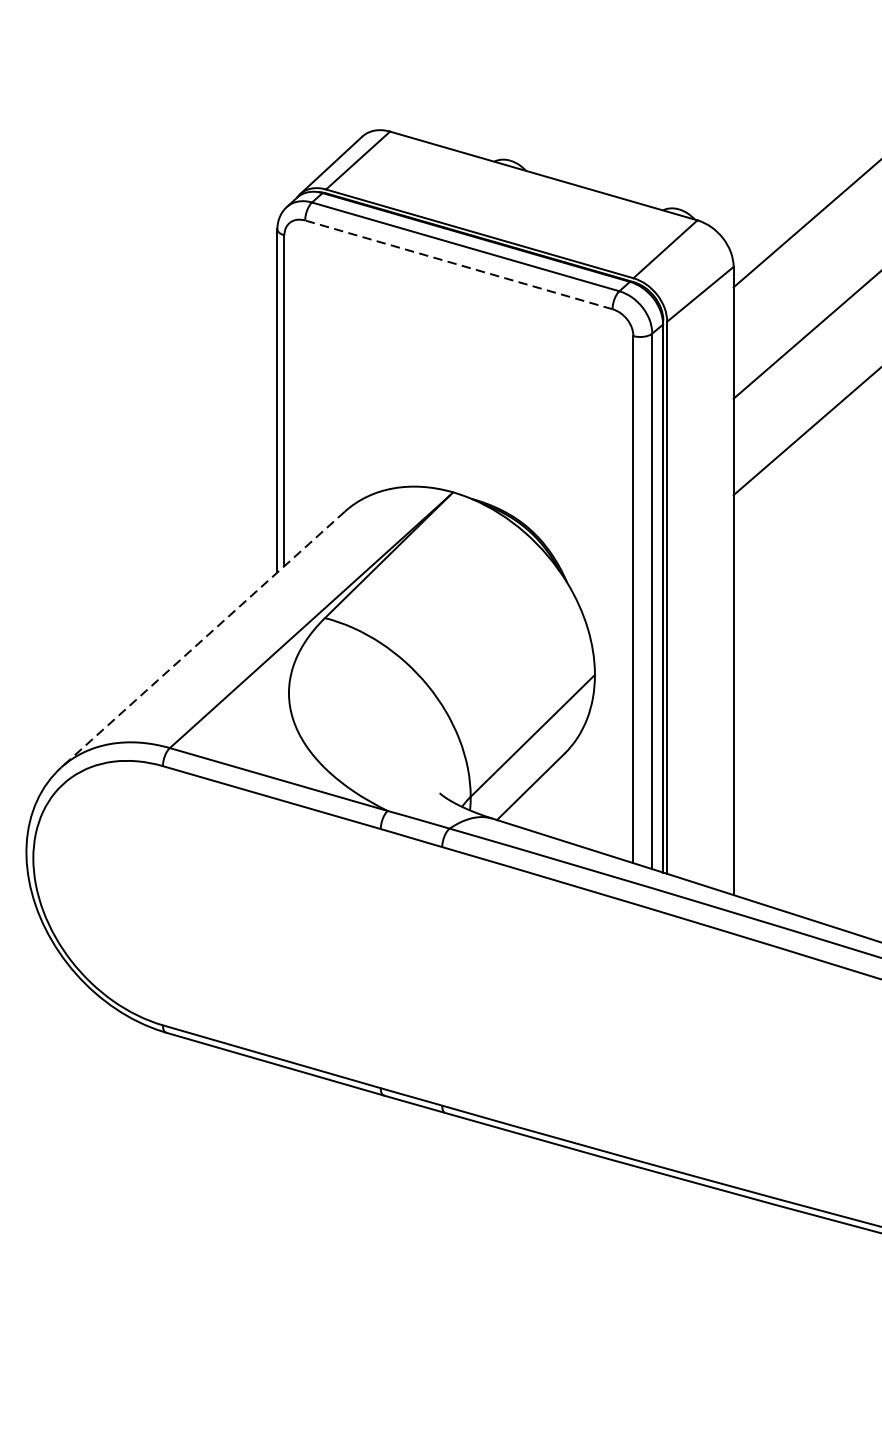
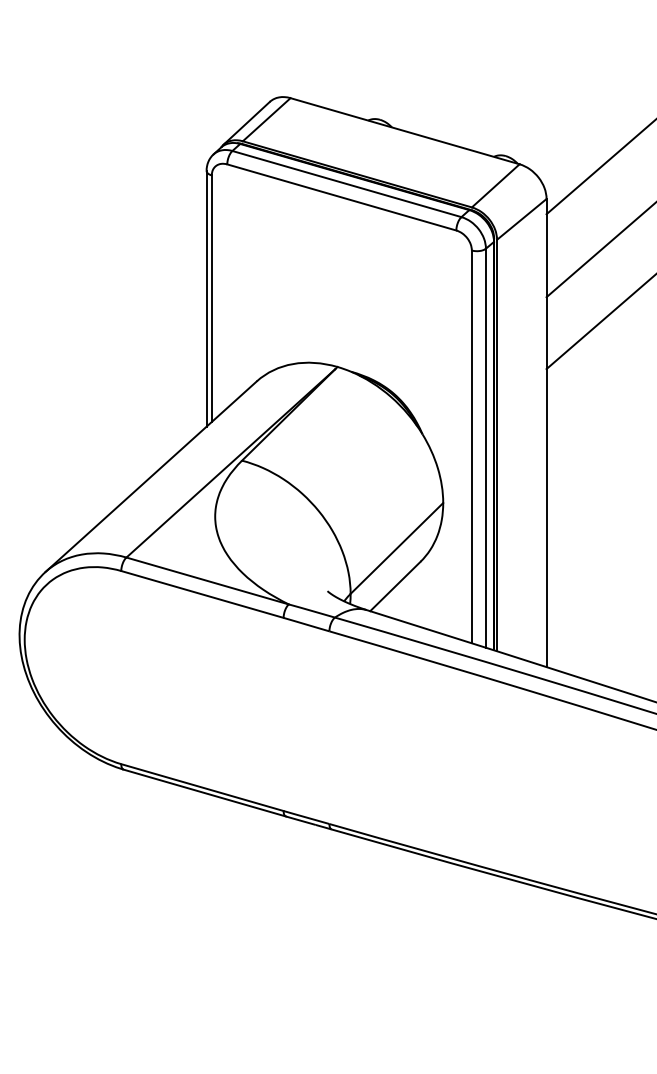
line: (458, 264) -> (341, 197), dashed -> solid
line: (202, 640) -> (150, 477), dashed -> solid

